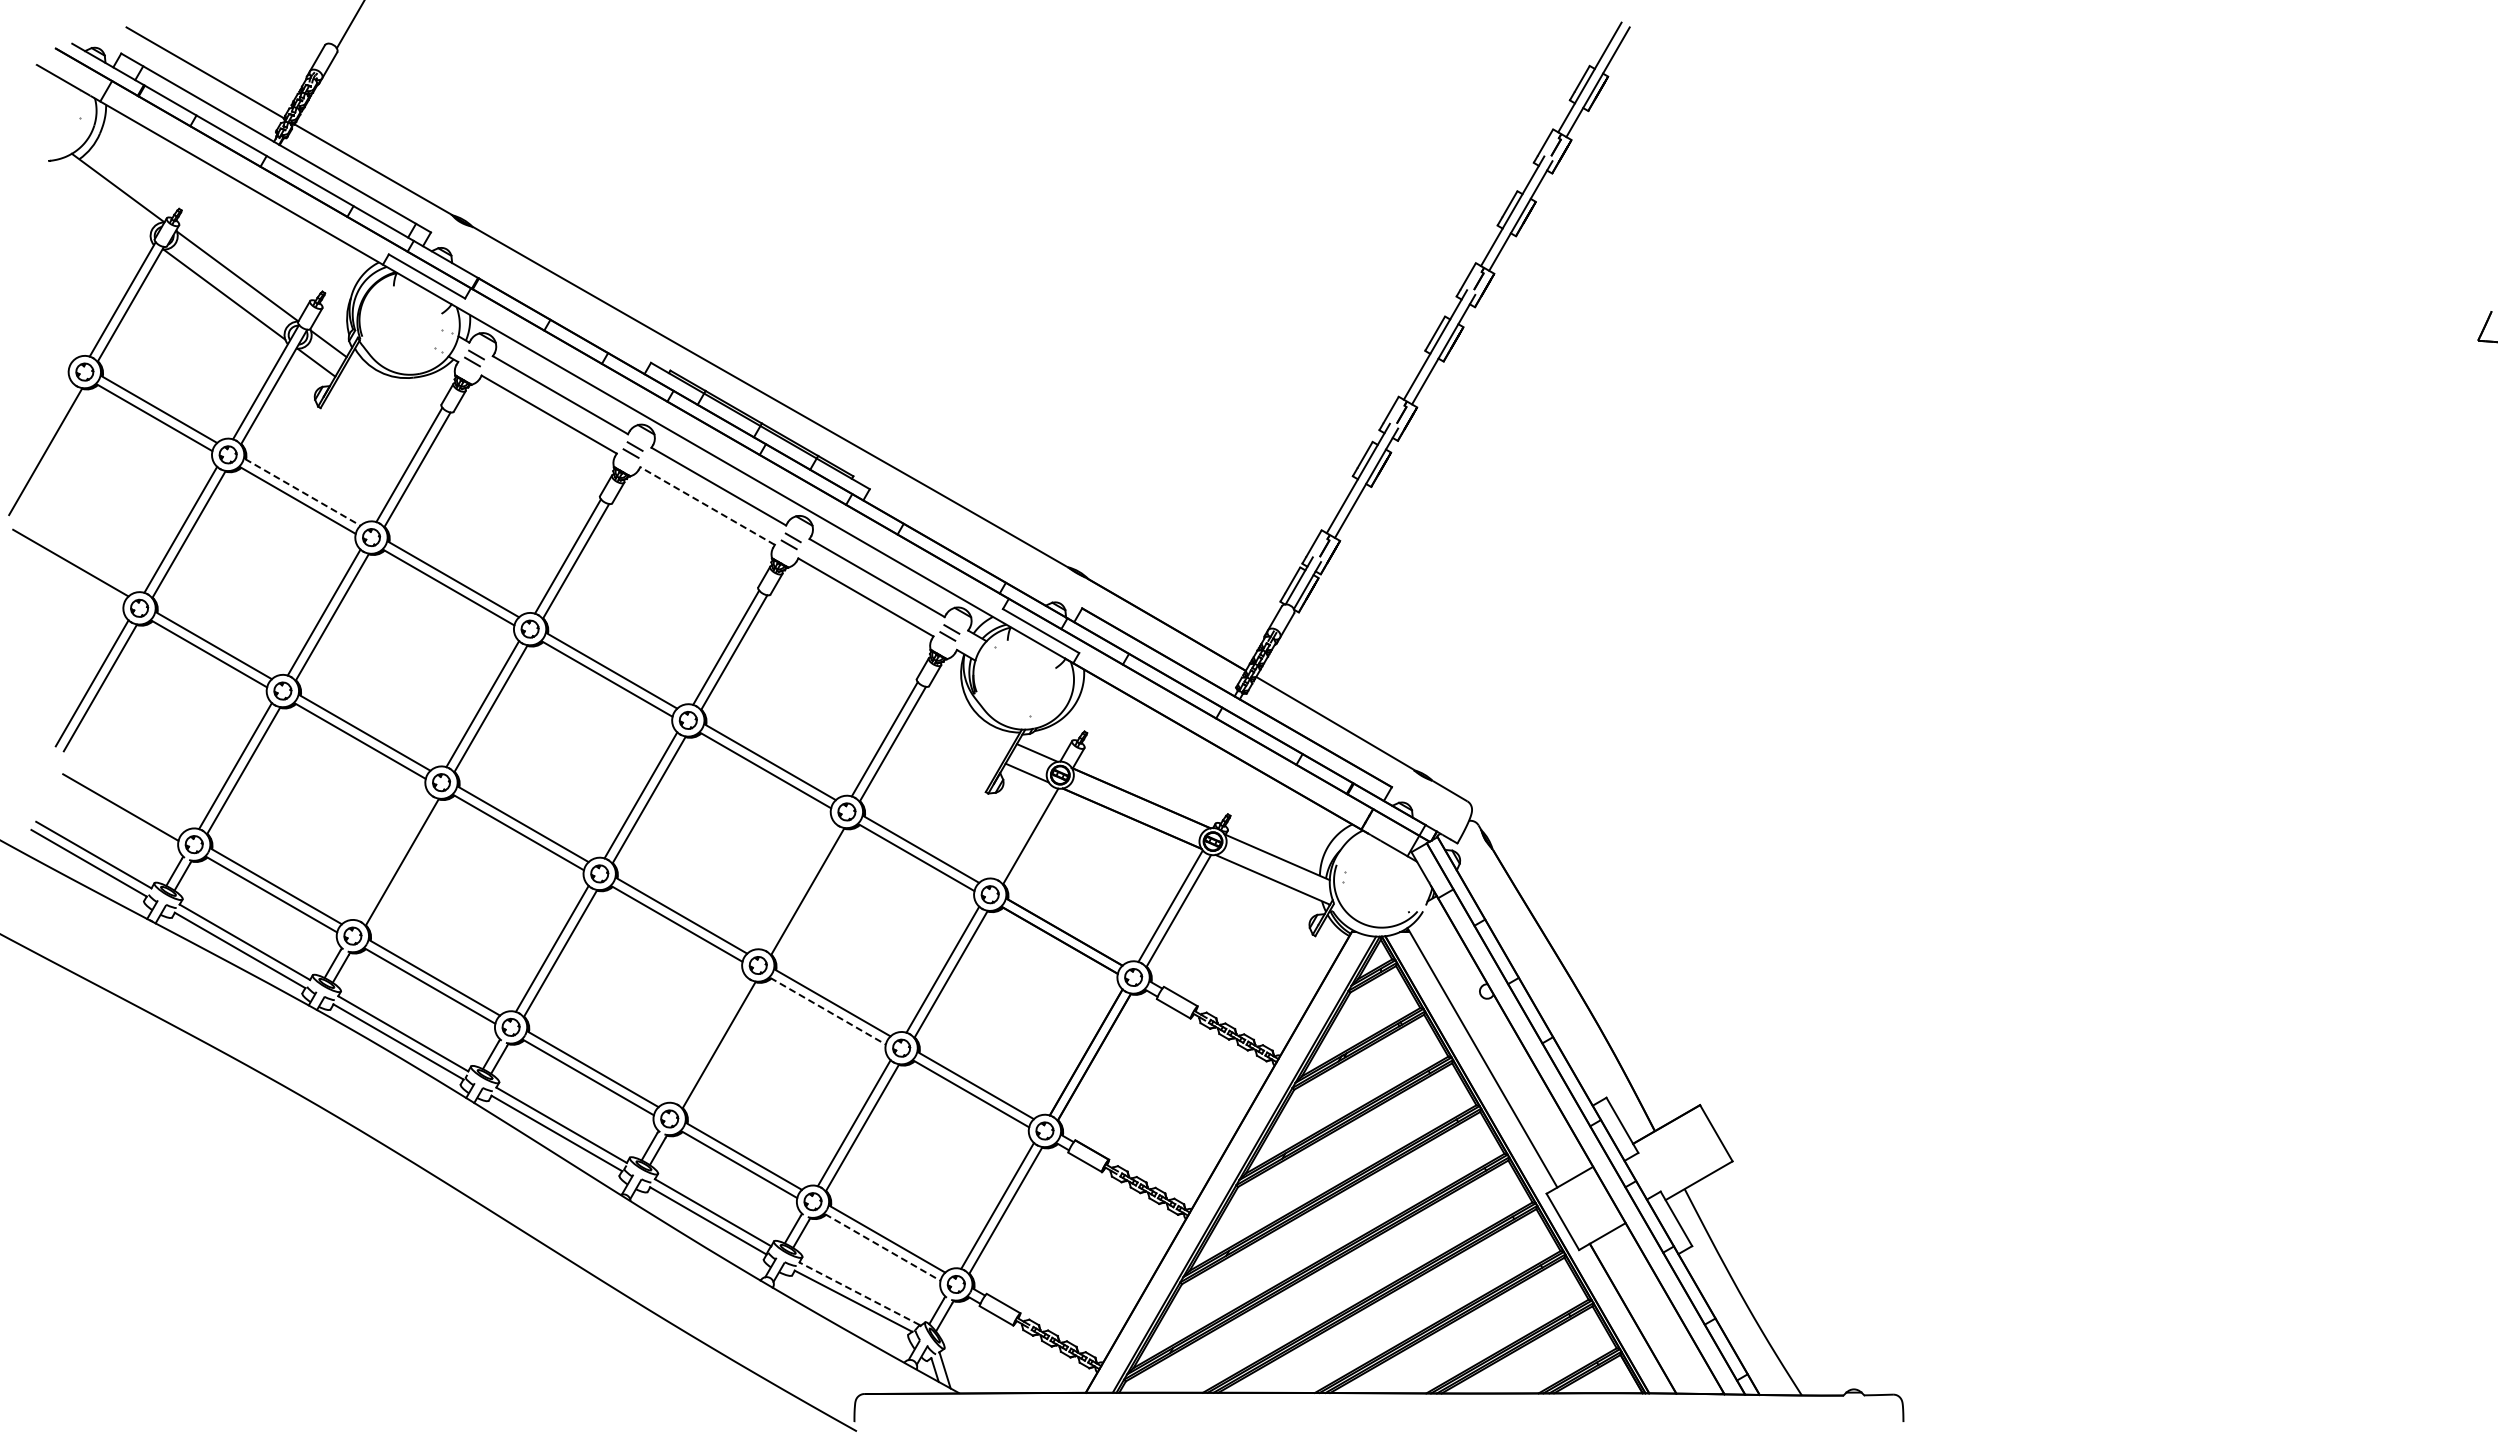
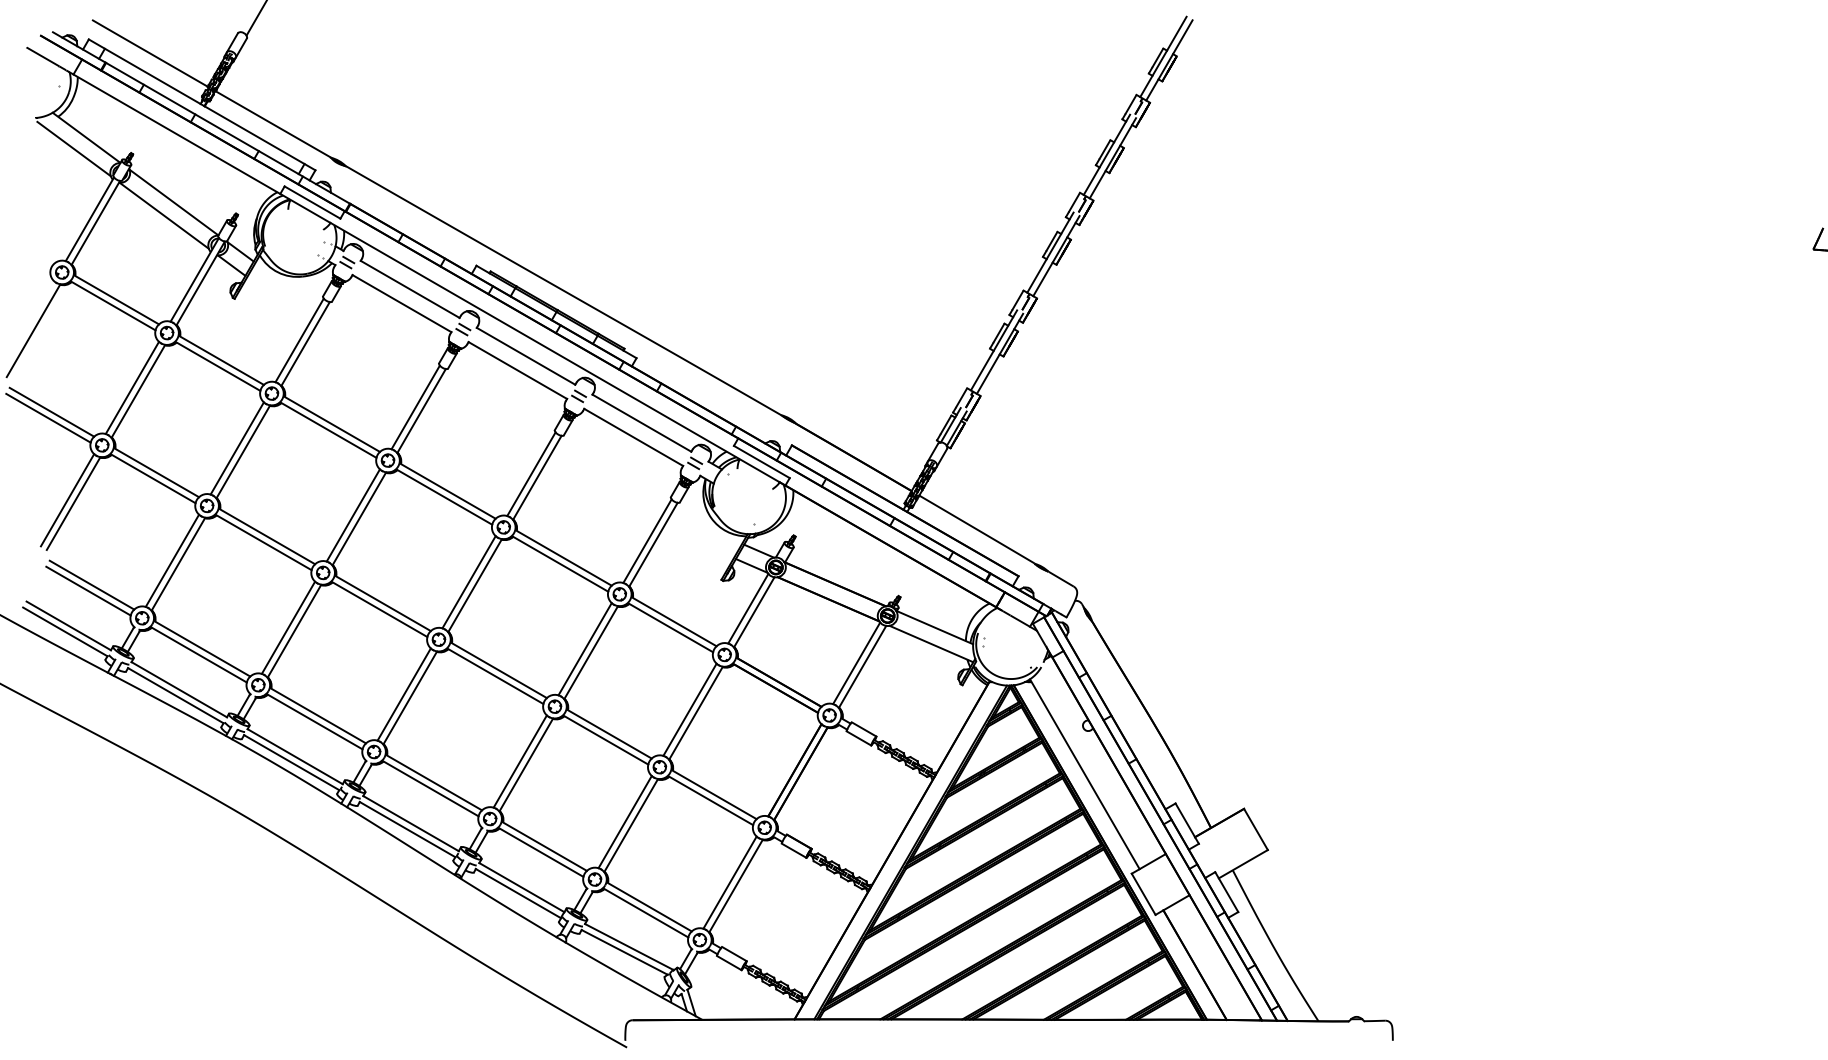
line: (100, 203) -> (73, 149), added
line: (302, 492) -> (221, 360), dashed -> solid
line: (707, 506) -> (517, 370), dashed -> solid
line: (65, 570) -> (48, 417), added
line: (125, 799) -> (91, 585), added
line: (1022, 831) -> (748, 608), added
line: (393, 857) -> (288, 627), added
line: (799, 886) -> (585, 648), added
line: (828, 1011) -> (606, 740), dashed -> solid
line: (710, 1040) -> (519, 761), added
line: (882, 1247) -> (645, 913), dashed -> solid
line: (859, 1293) -> (629, 946), dashed -> solid

